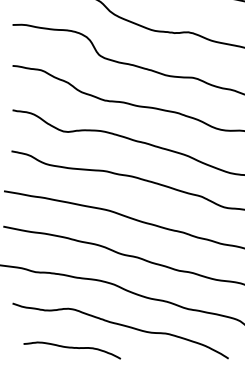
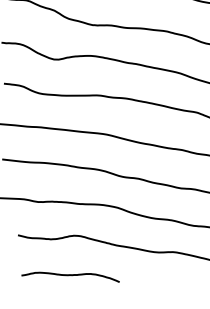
curve: (72, 348) -> (70, 275), moved

